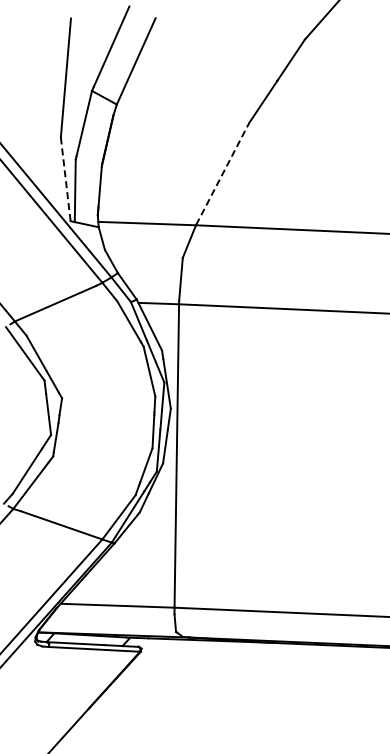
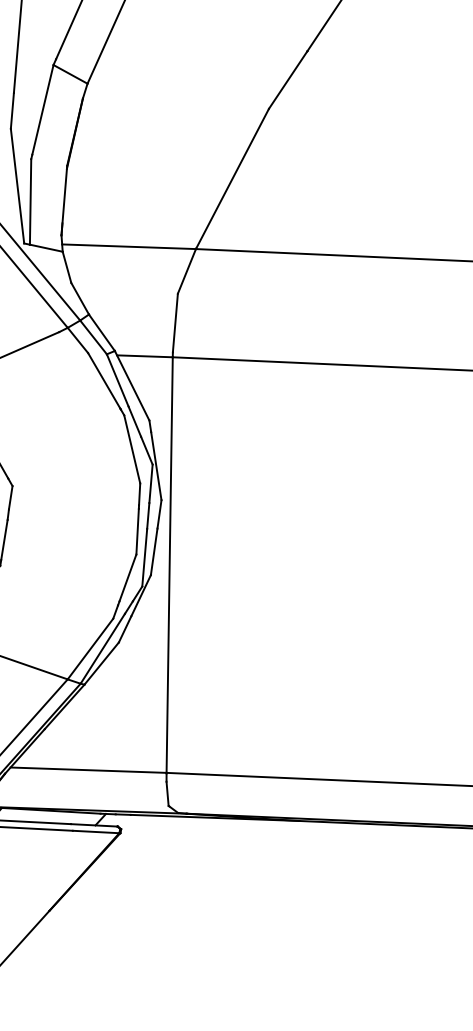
line: (222, 173) -> (232, 178), dashed -> solid
line: (65, 179) -> (17, 186), dashed -> solid

